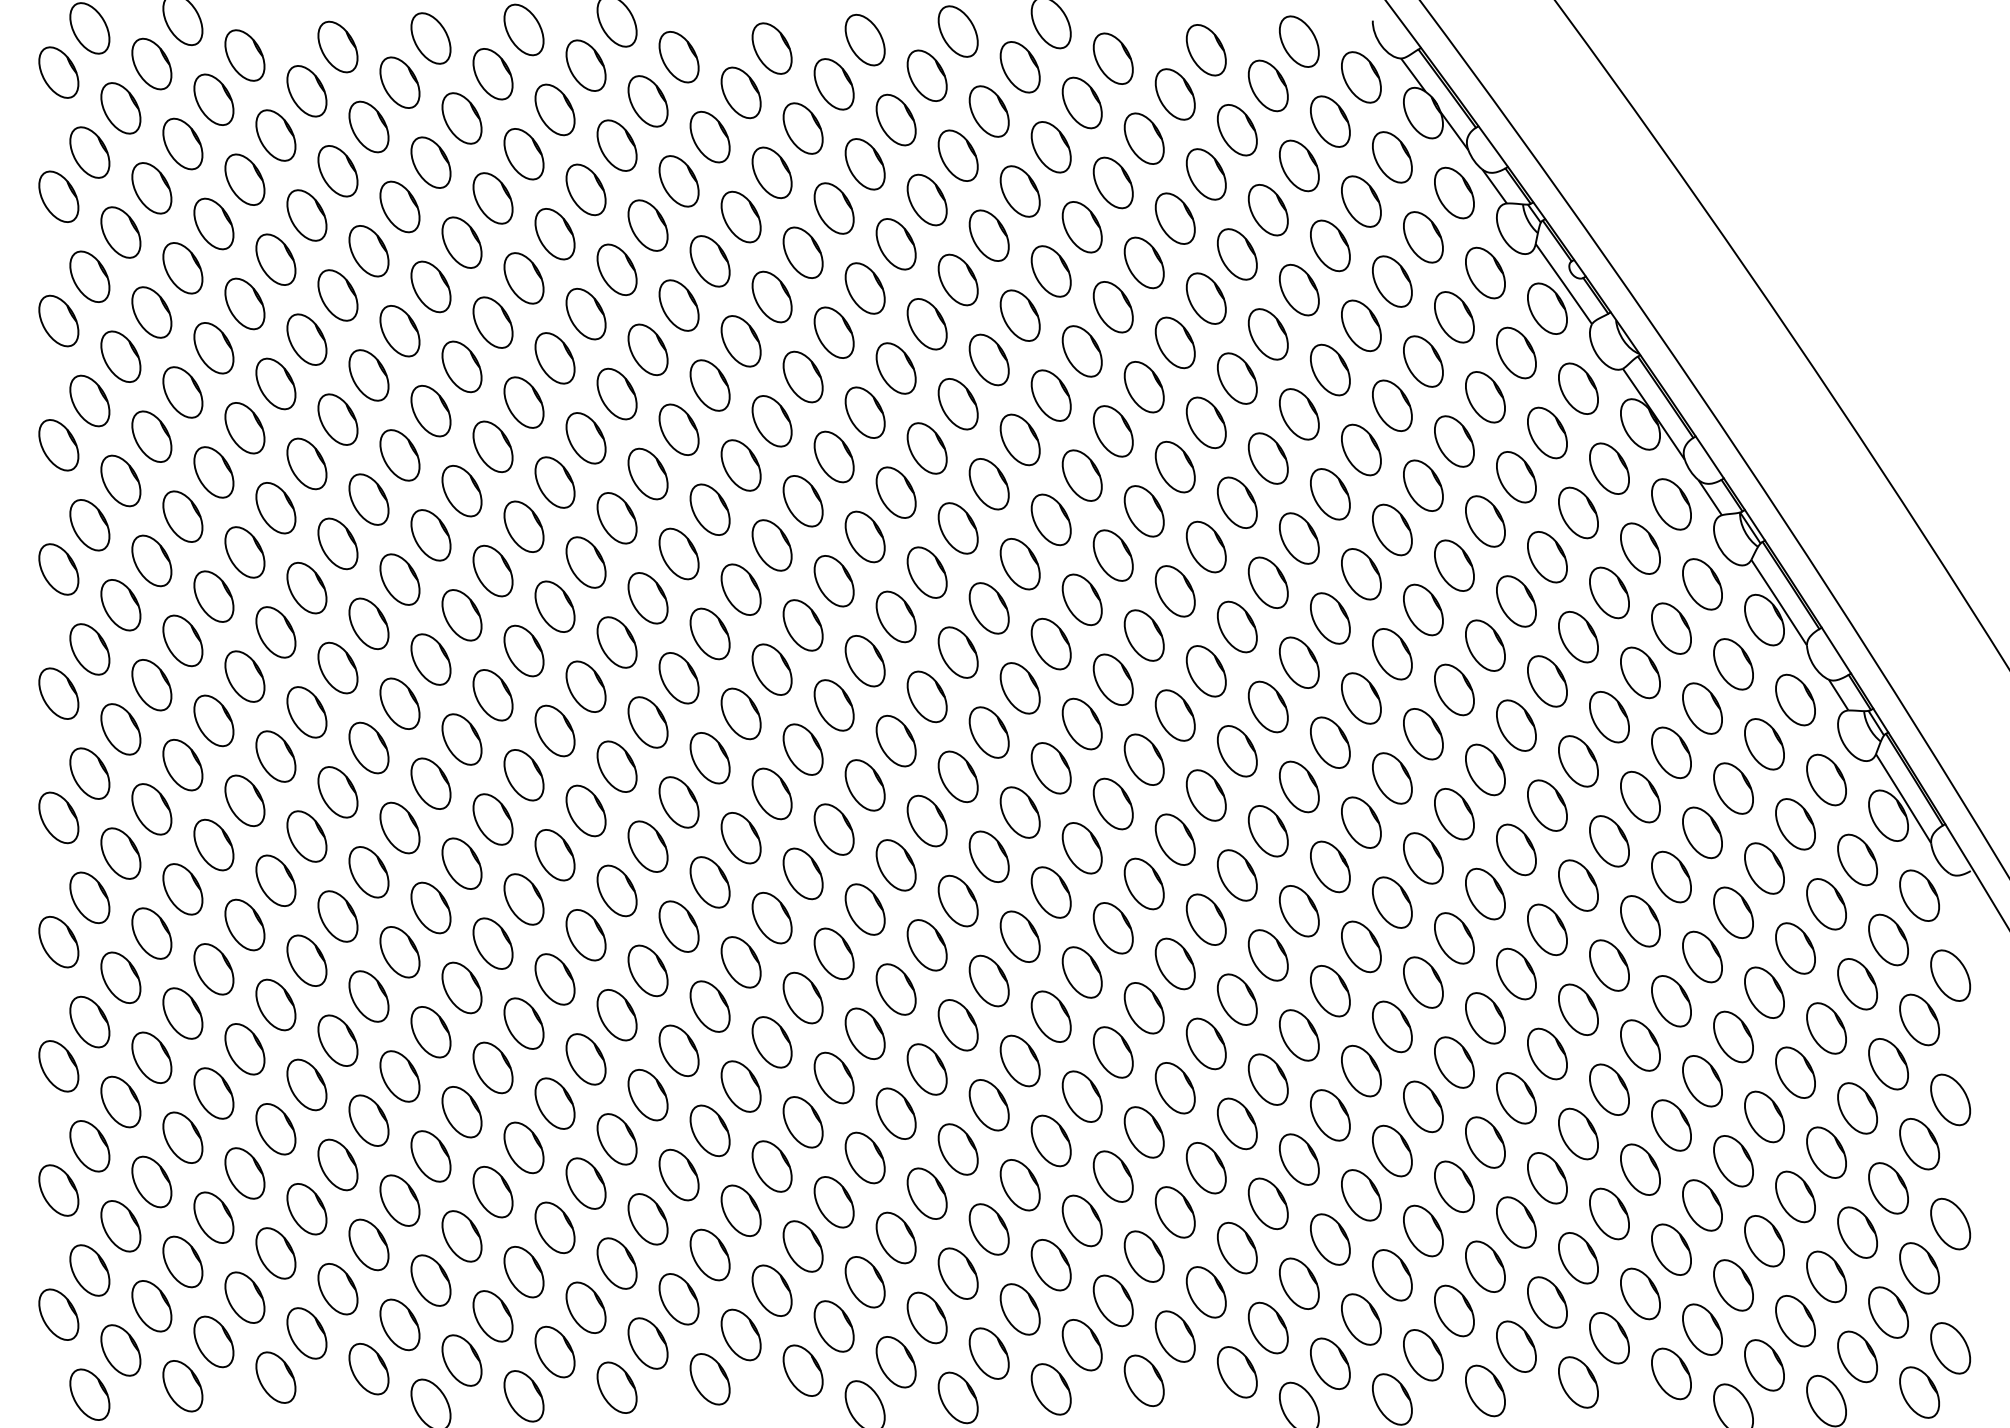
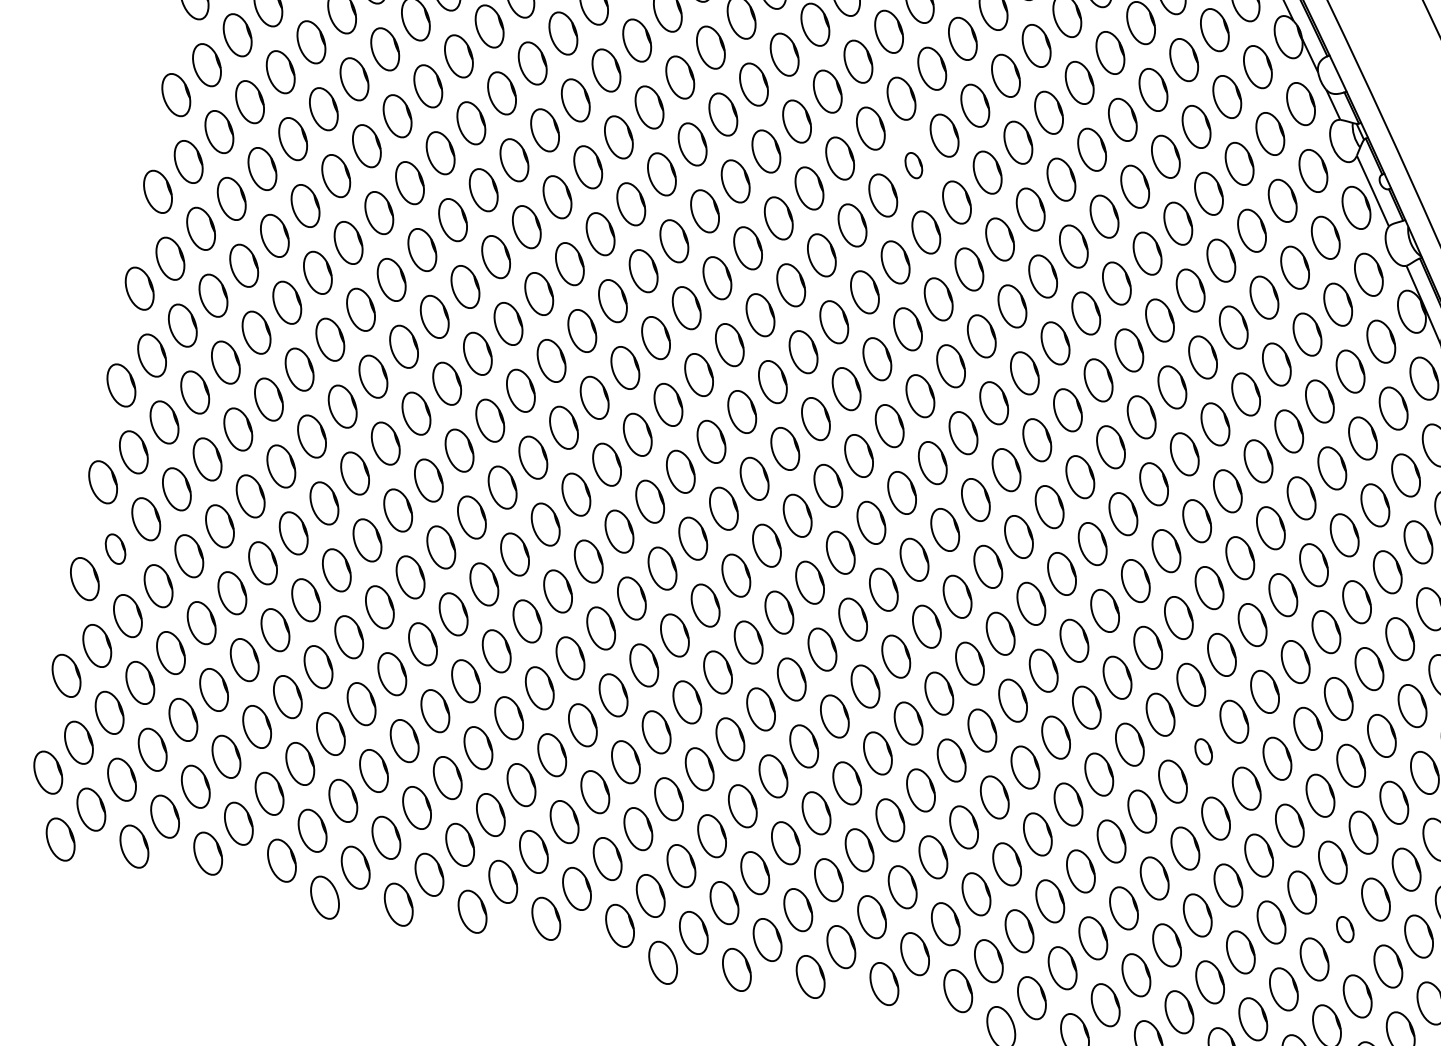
part: (988, 359) -> (913, 165), size x0.6
part: (1485, 1018) -> (1203, 751), size x0.6
part: (89, 1021) -> (115, 548), size x0.7
part: (1702, 1205) -> (1345, 929), size x0.6

